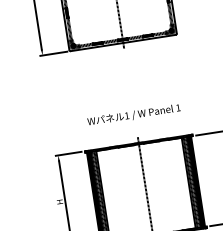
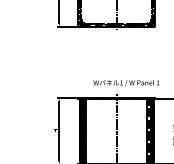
text: (134, 115) -> (126, 83), moved

